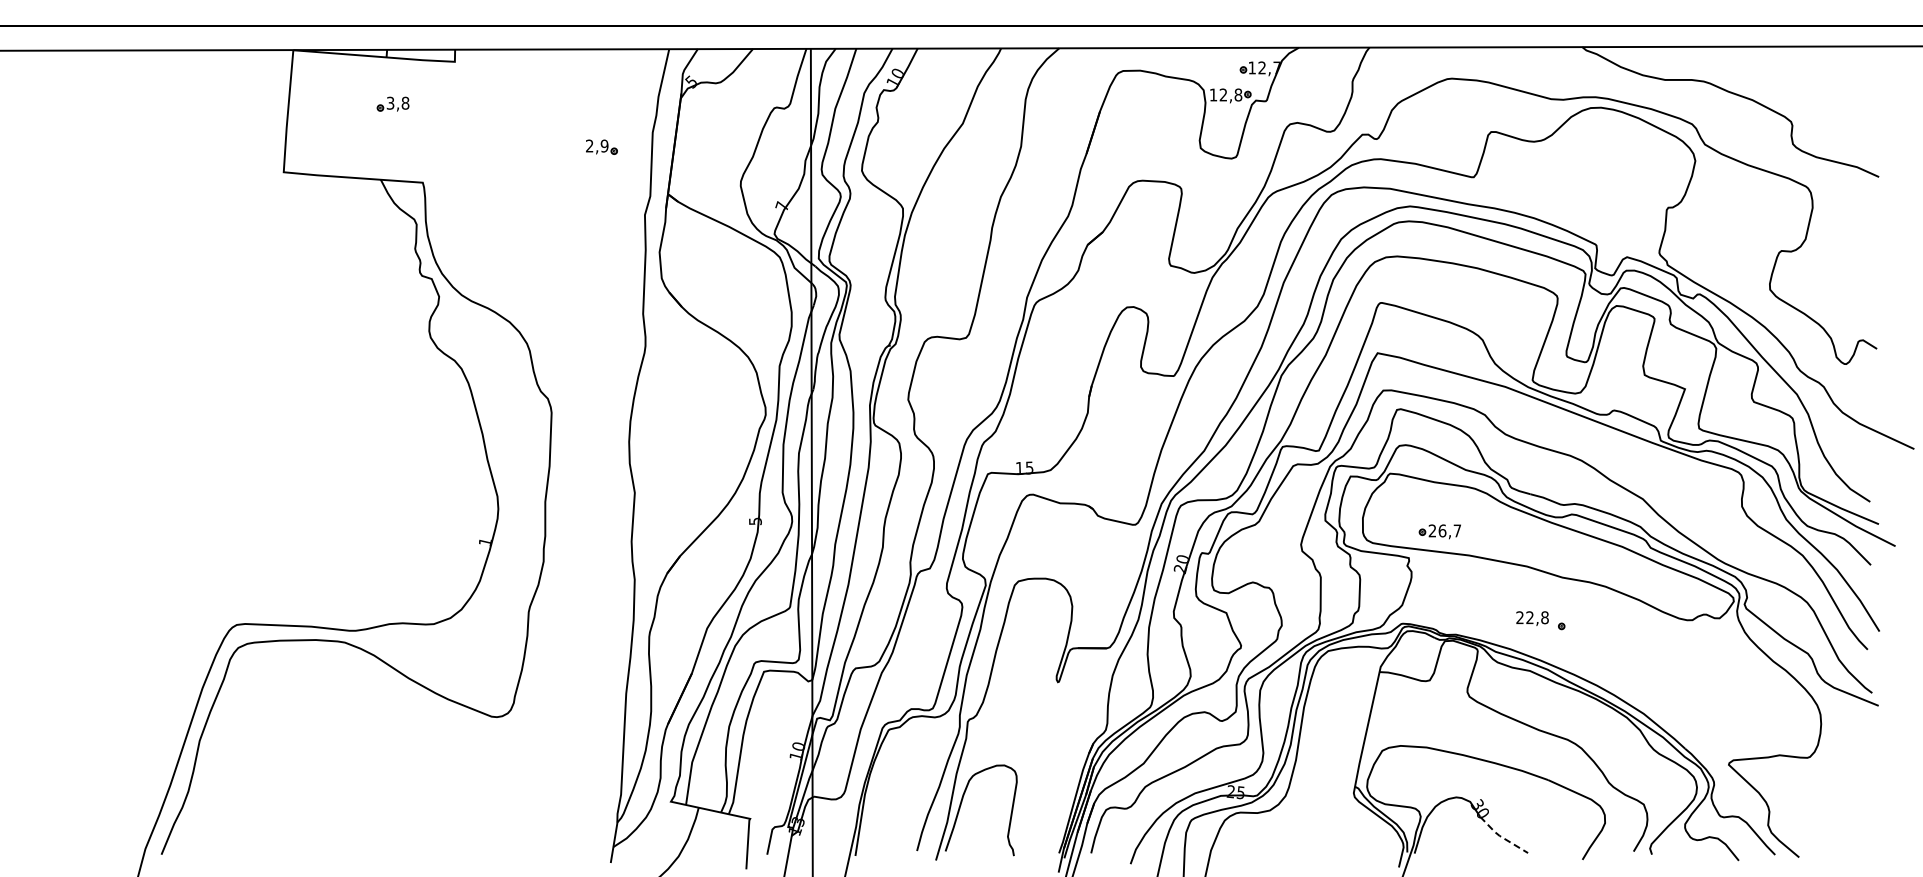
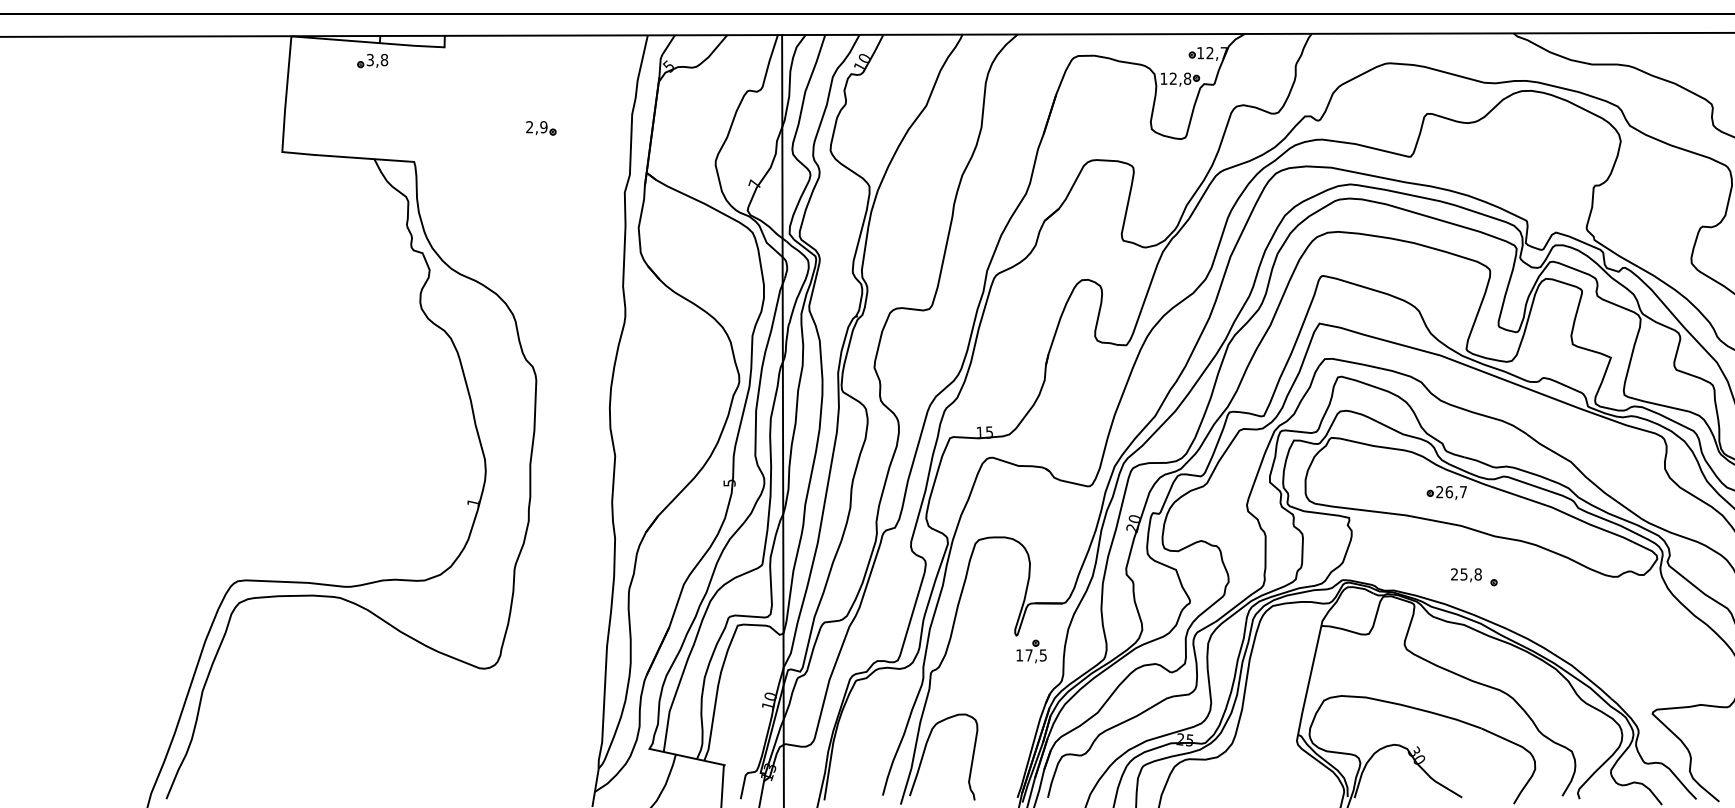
part: (392, 103) -> (372, 60), moved
part: (601, 146) -> (540, 127), moved
part: (1439, 531) -> (1446, 492), moved
text: (1529, 617) -> (1463, 574), 22,8 -> 25,8
part: (1073, 698) -> (1031, 651), added
line: (1501, 836) -> (1436, 781), dashed -> solid

